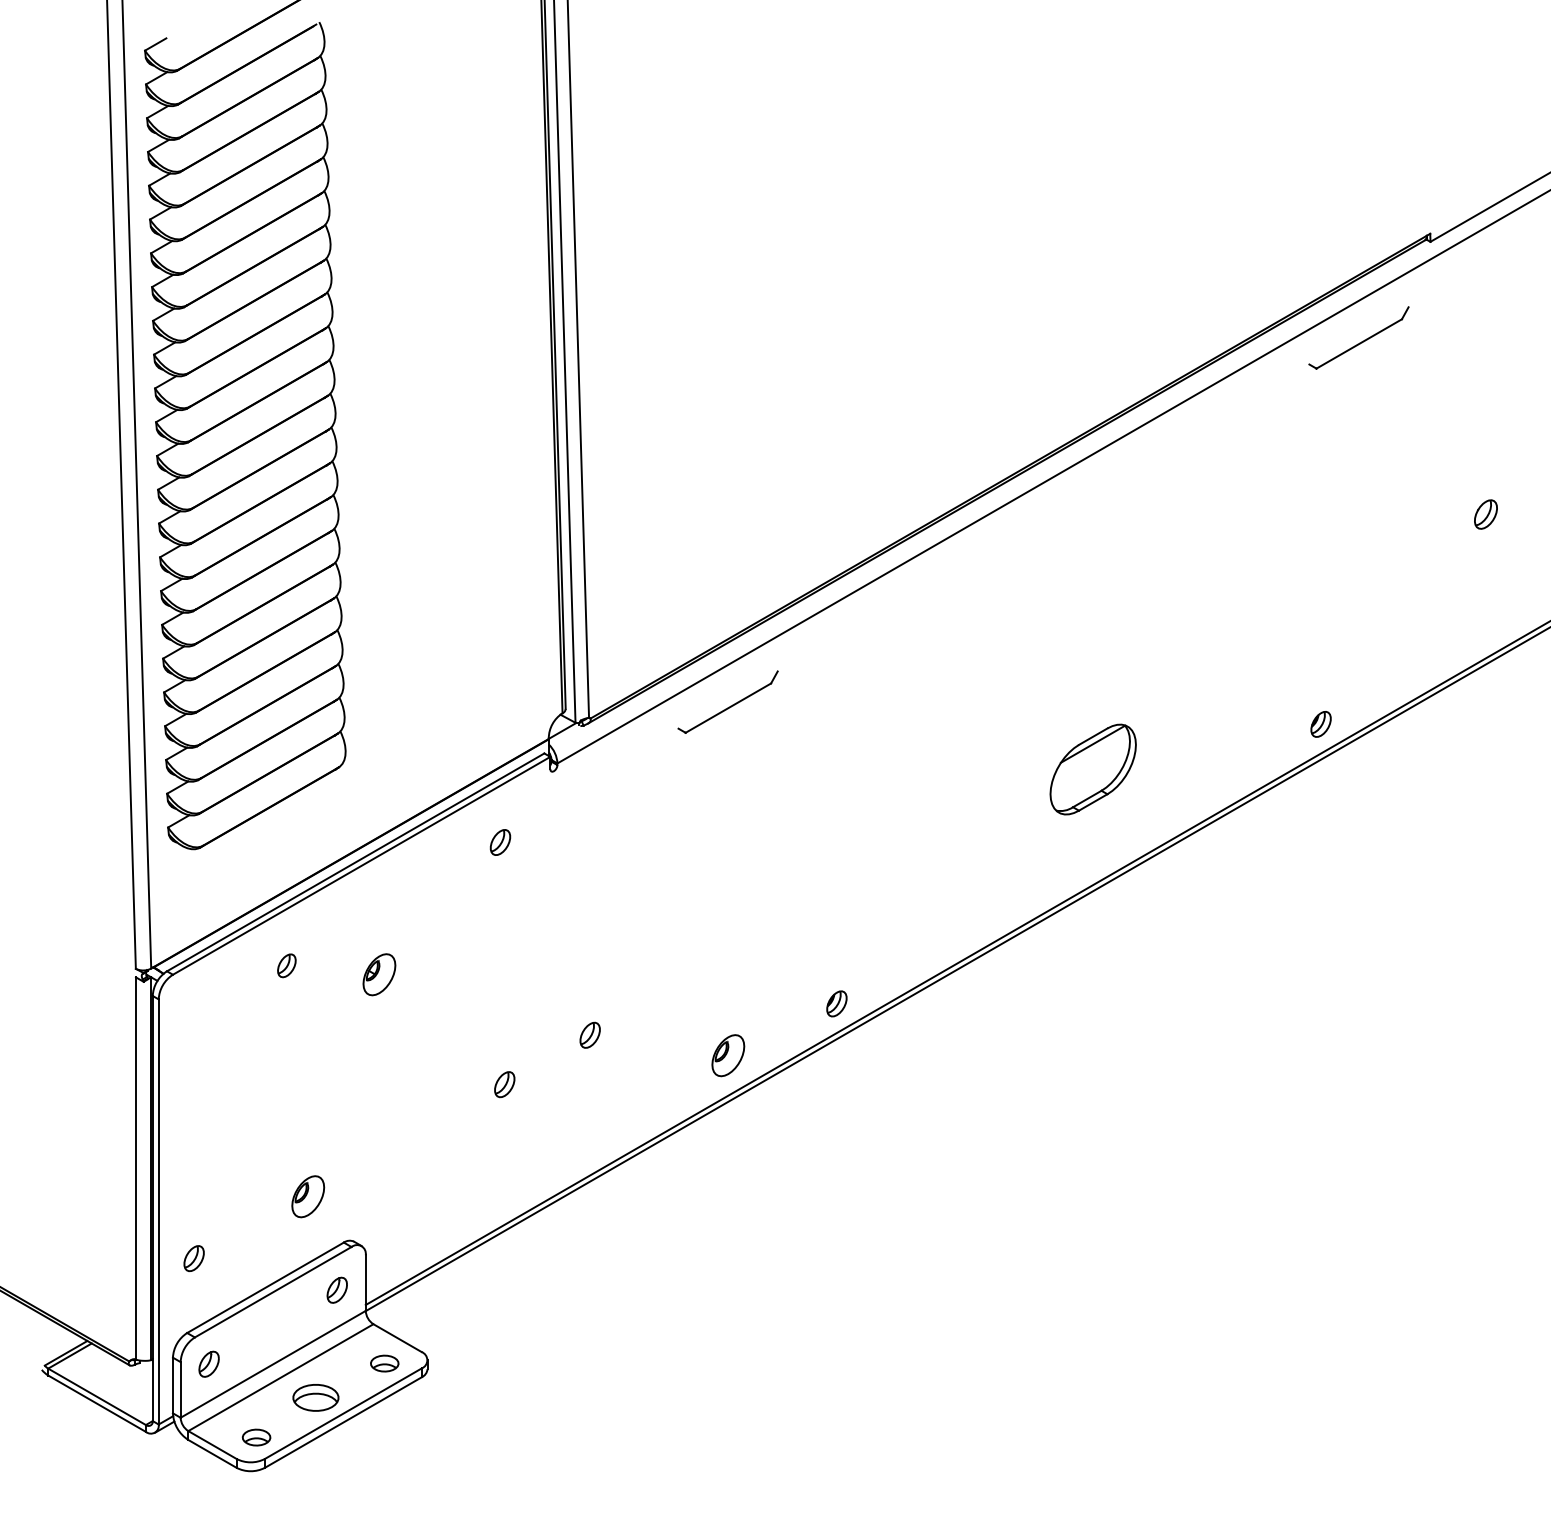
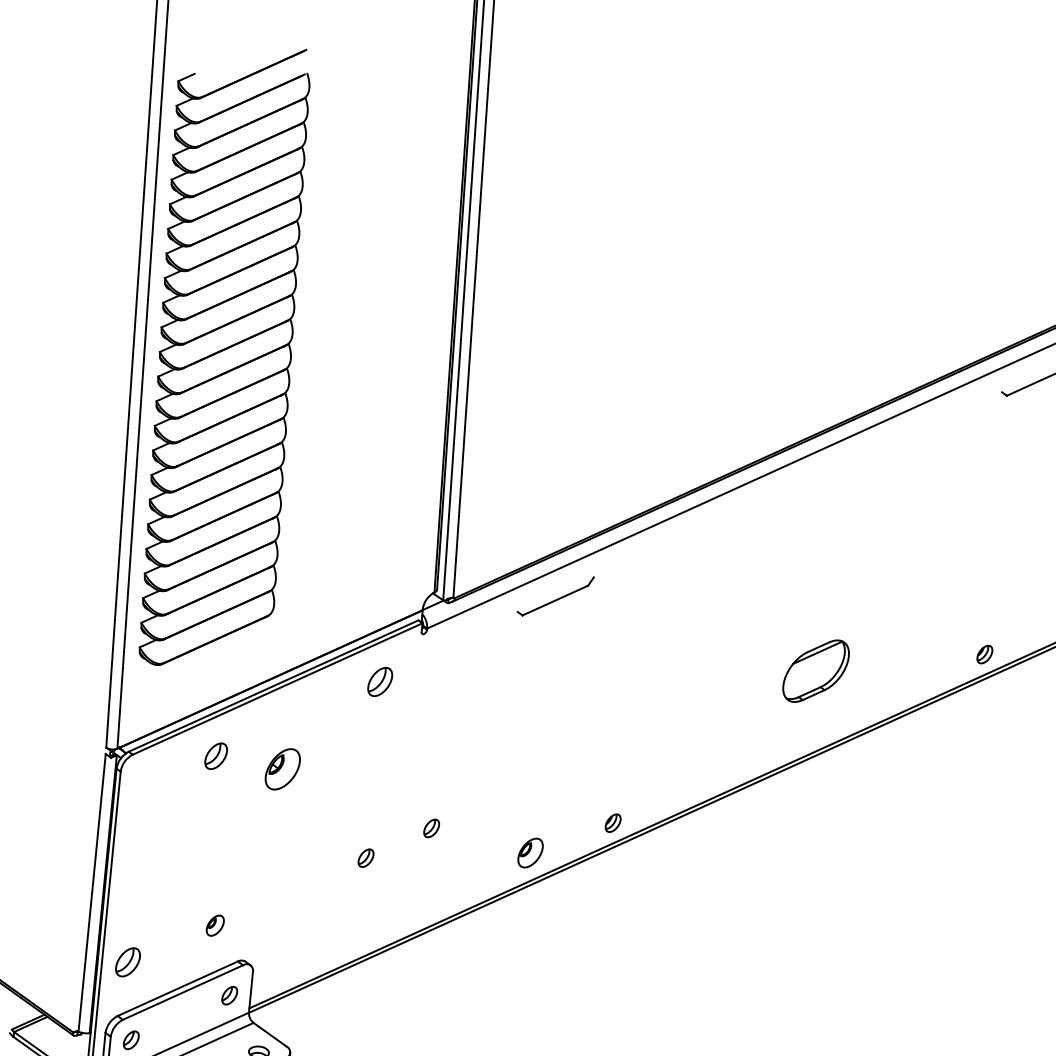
part: (500, 842) -> (380, 681), size x1.6
part: (286, 965) -> (215, 756), size x1.6
part: (379, 974) -> (282, 769), size x1.4
part: (308, 1196) -> (215, 925), size x0.7
part: (193, 1258) -> (127, 962), size x1.6

